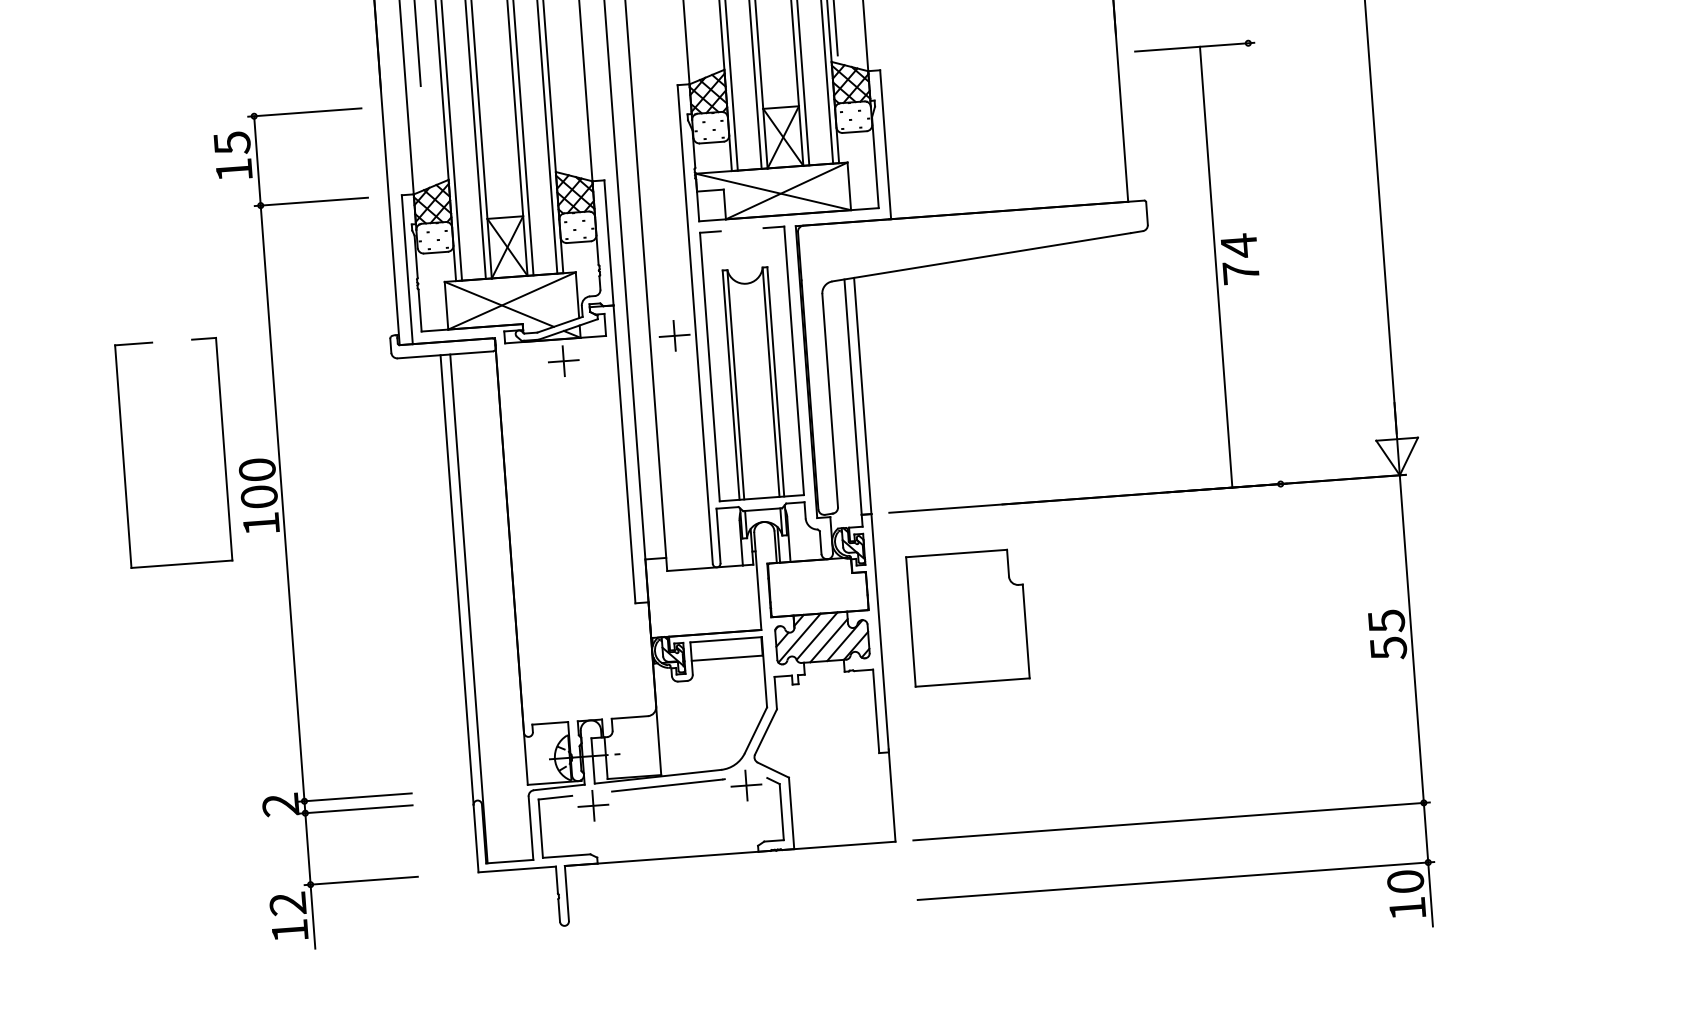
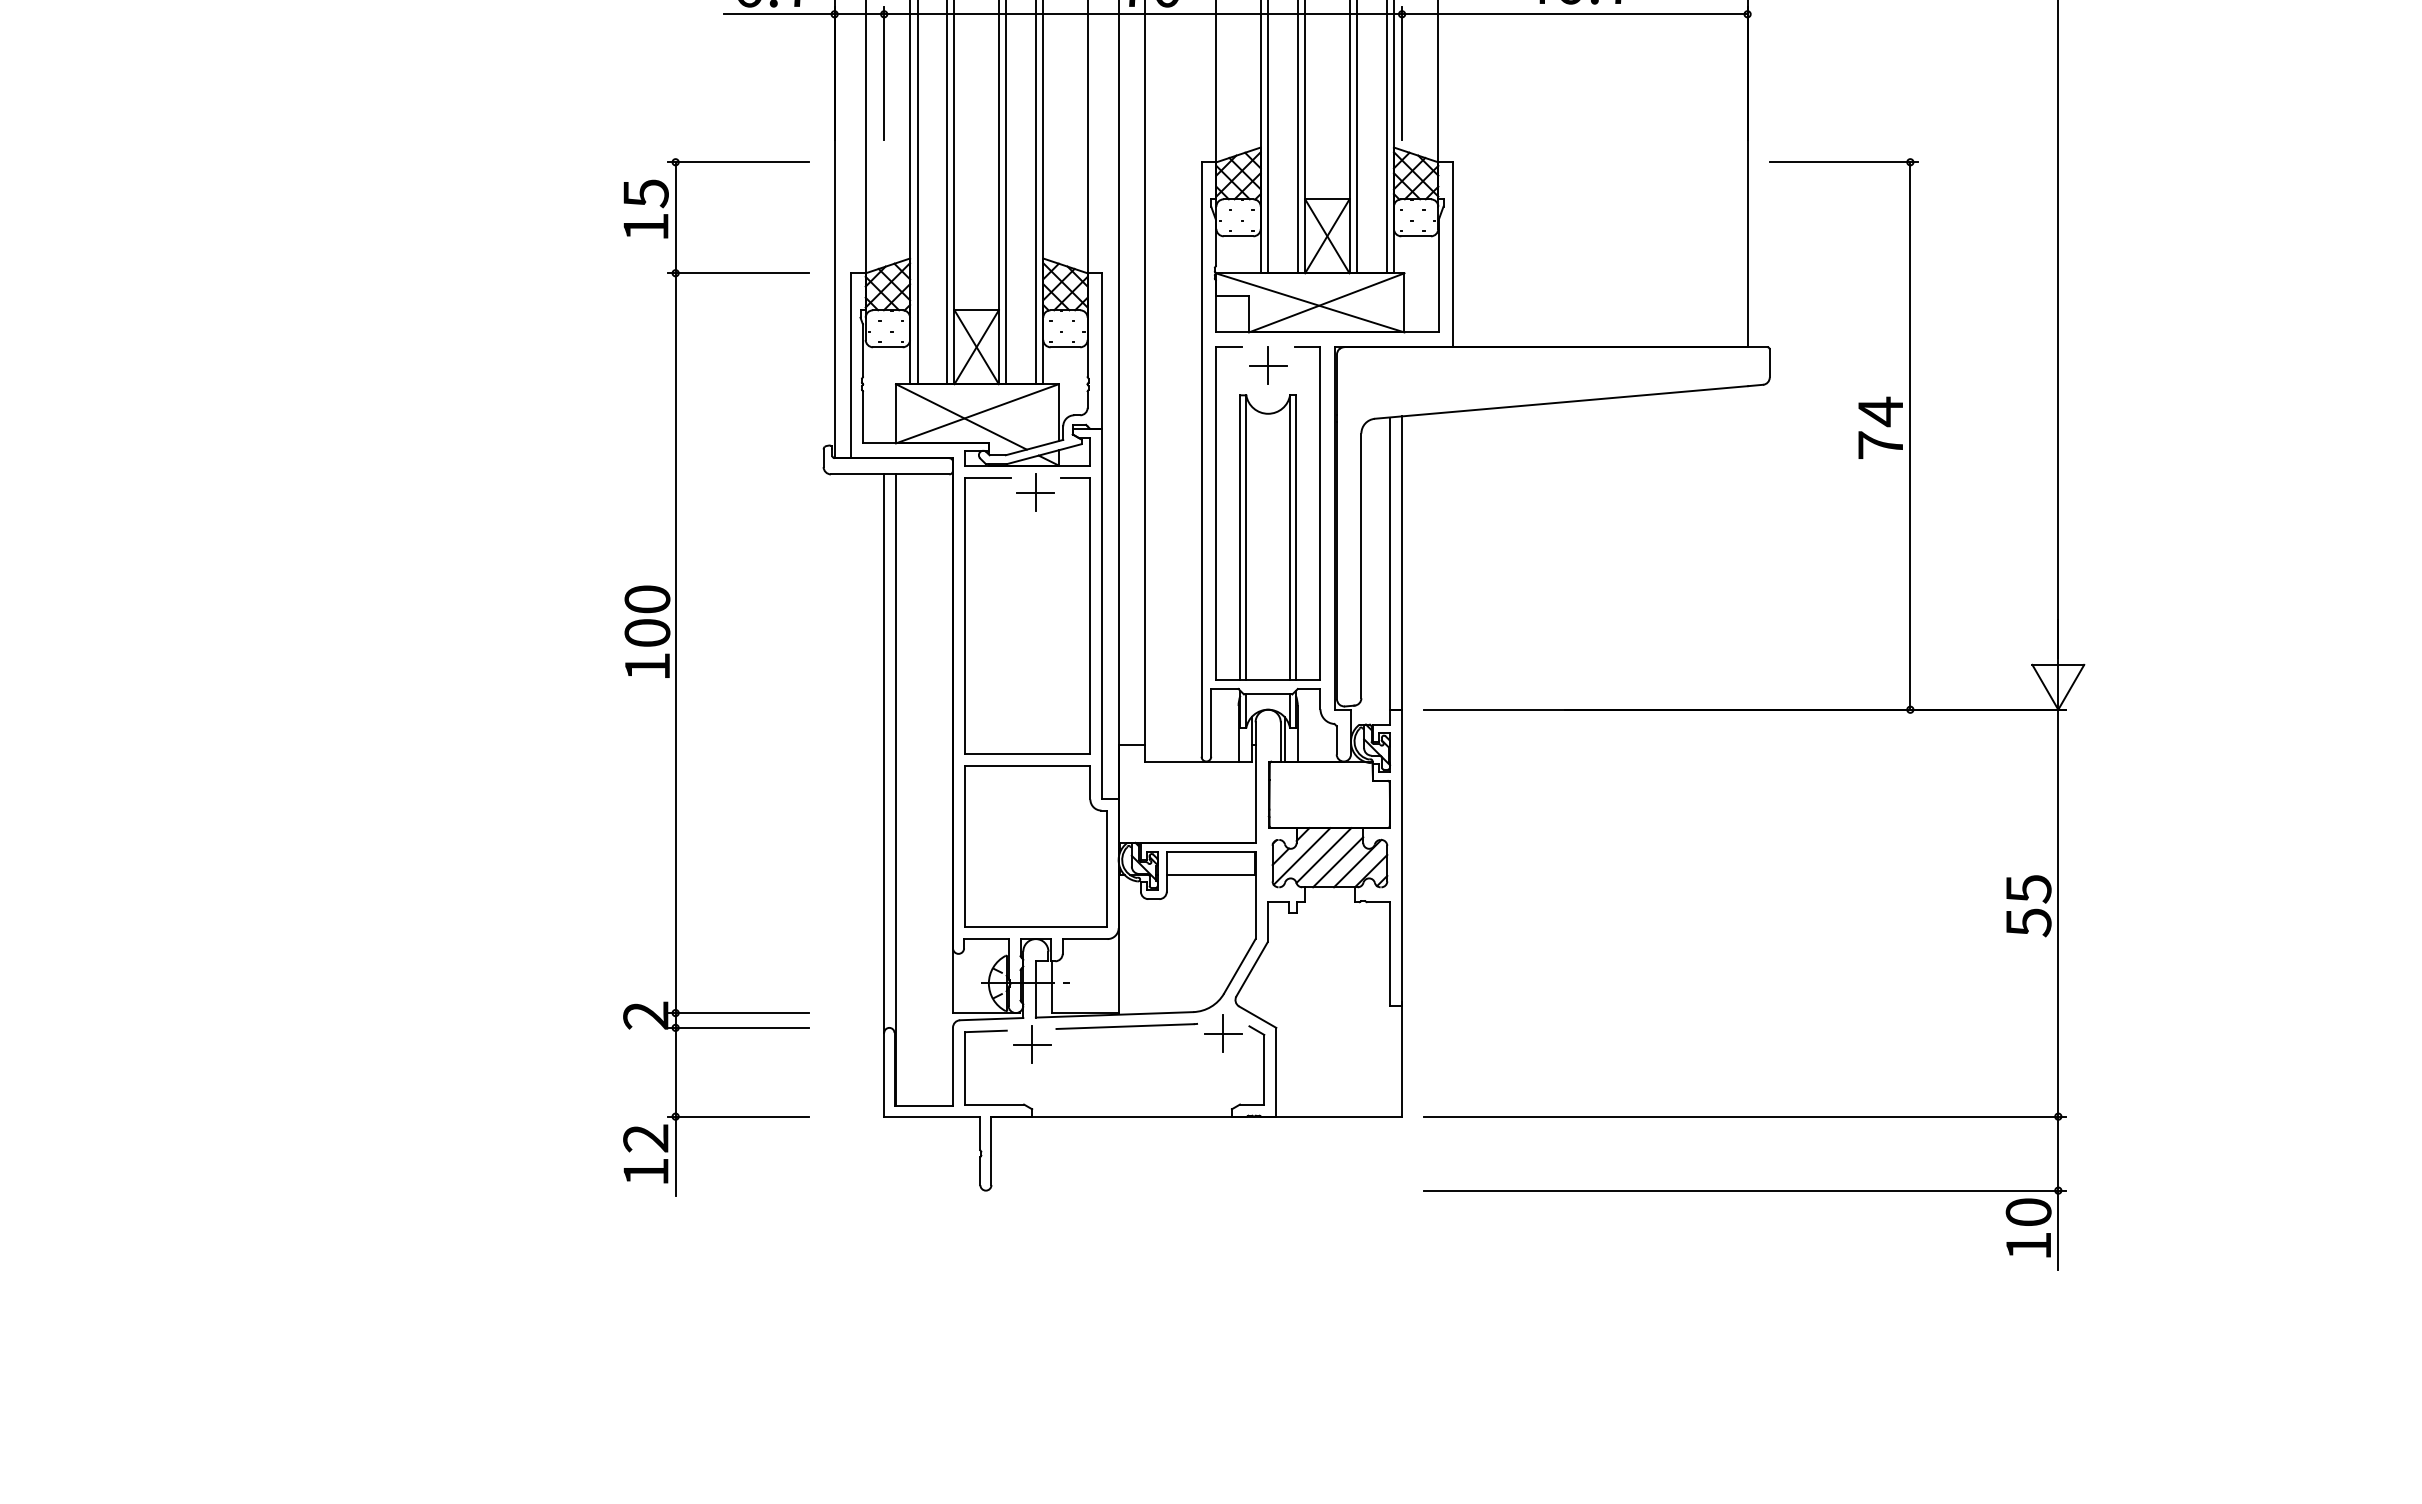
line: (1216, 266) -> (1910, 435), moved
part: (674, 335) -> (1268, 365), moved
part: (123, 456) -> (965, 615), moved
part: (967, 617) -> (1035, 846), moved

